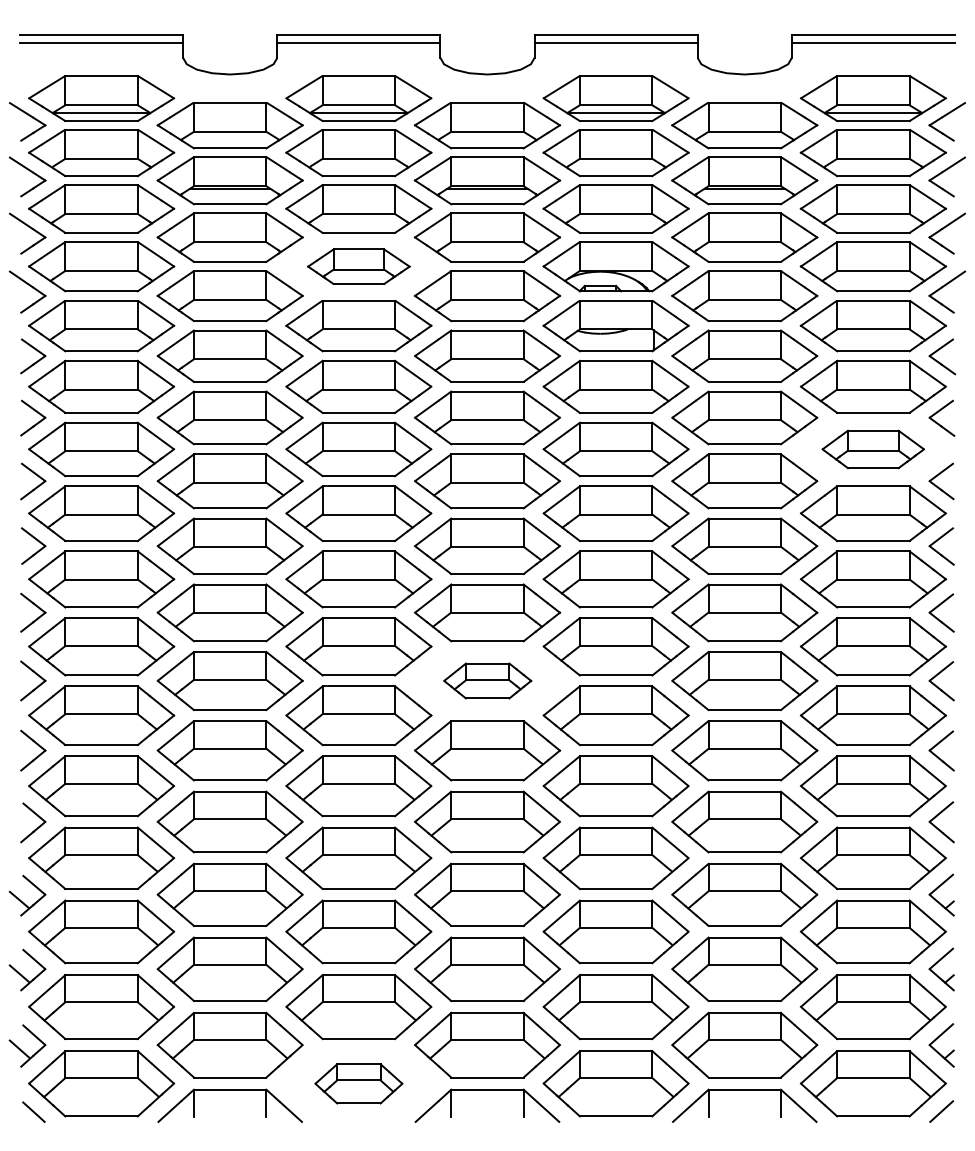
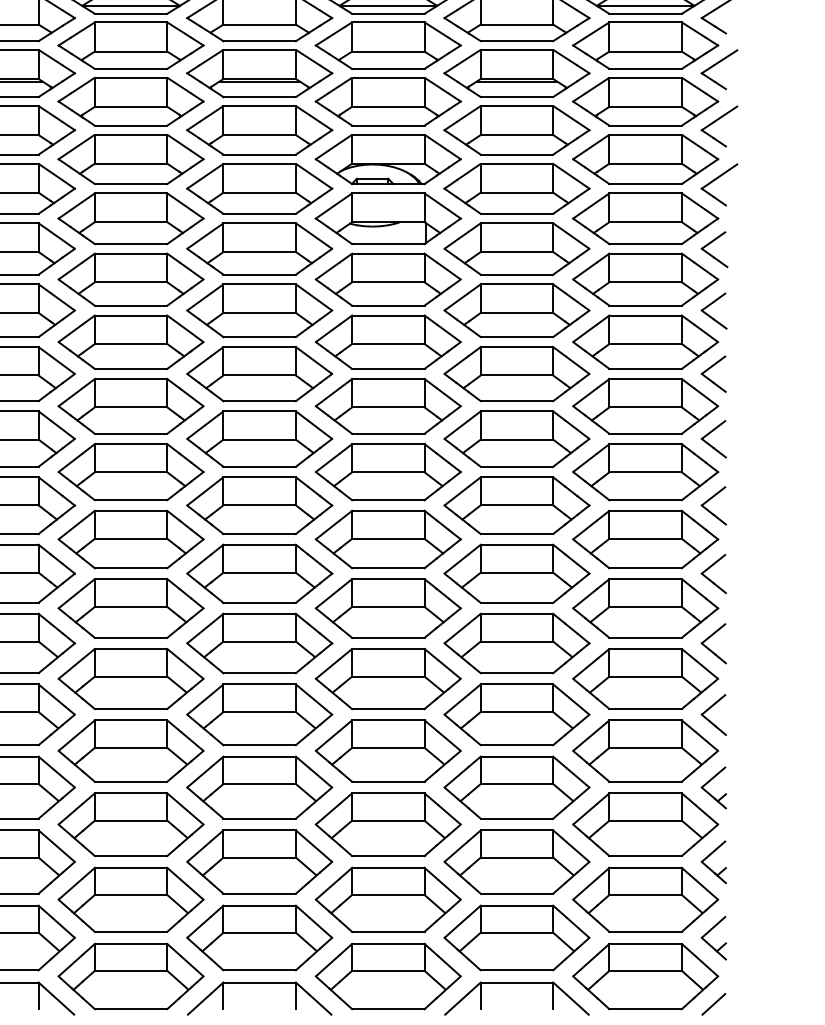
part: (358, 266) -> (130, 159), size x1.43
part: (872, 449) -> (644, 342), size x1.43
part: (487, 680) -> (259, 573), size x1.67
part: (358, 1083) -> (130, 976), size x1.67

